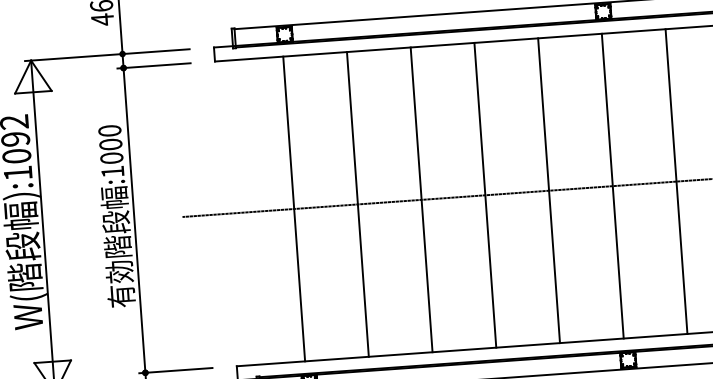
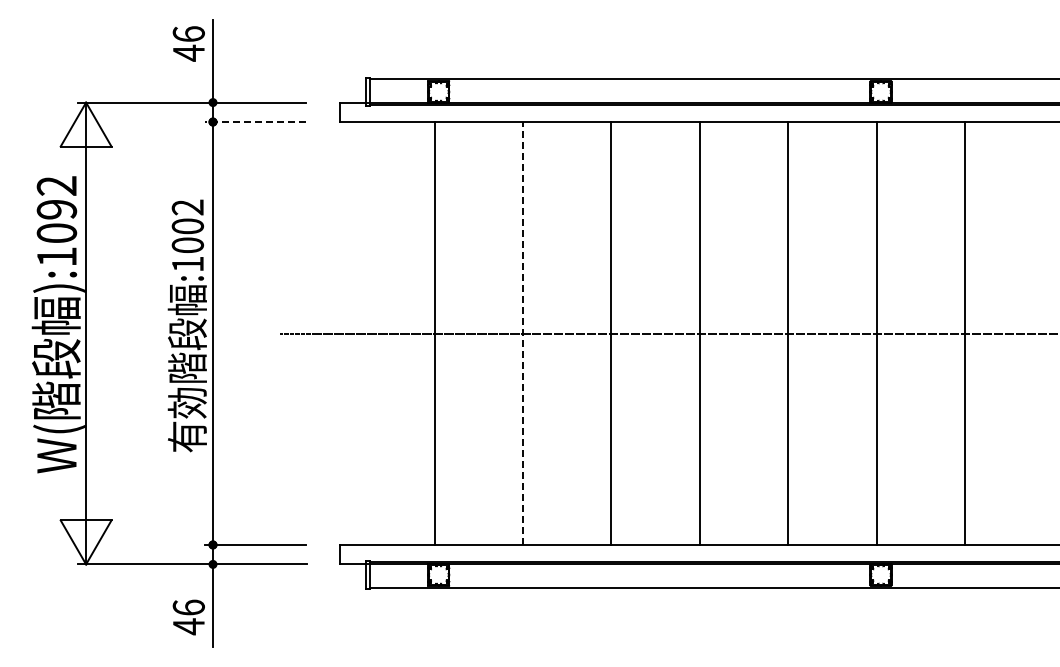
line: (154, 66) -> (255, 122), solid -> dashed
text: (109, 130) -> (187, 207), :1000 -> :1002
line: (358, 204) -> (523, 333), solid -> dashed

